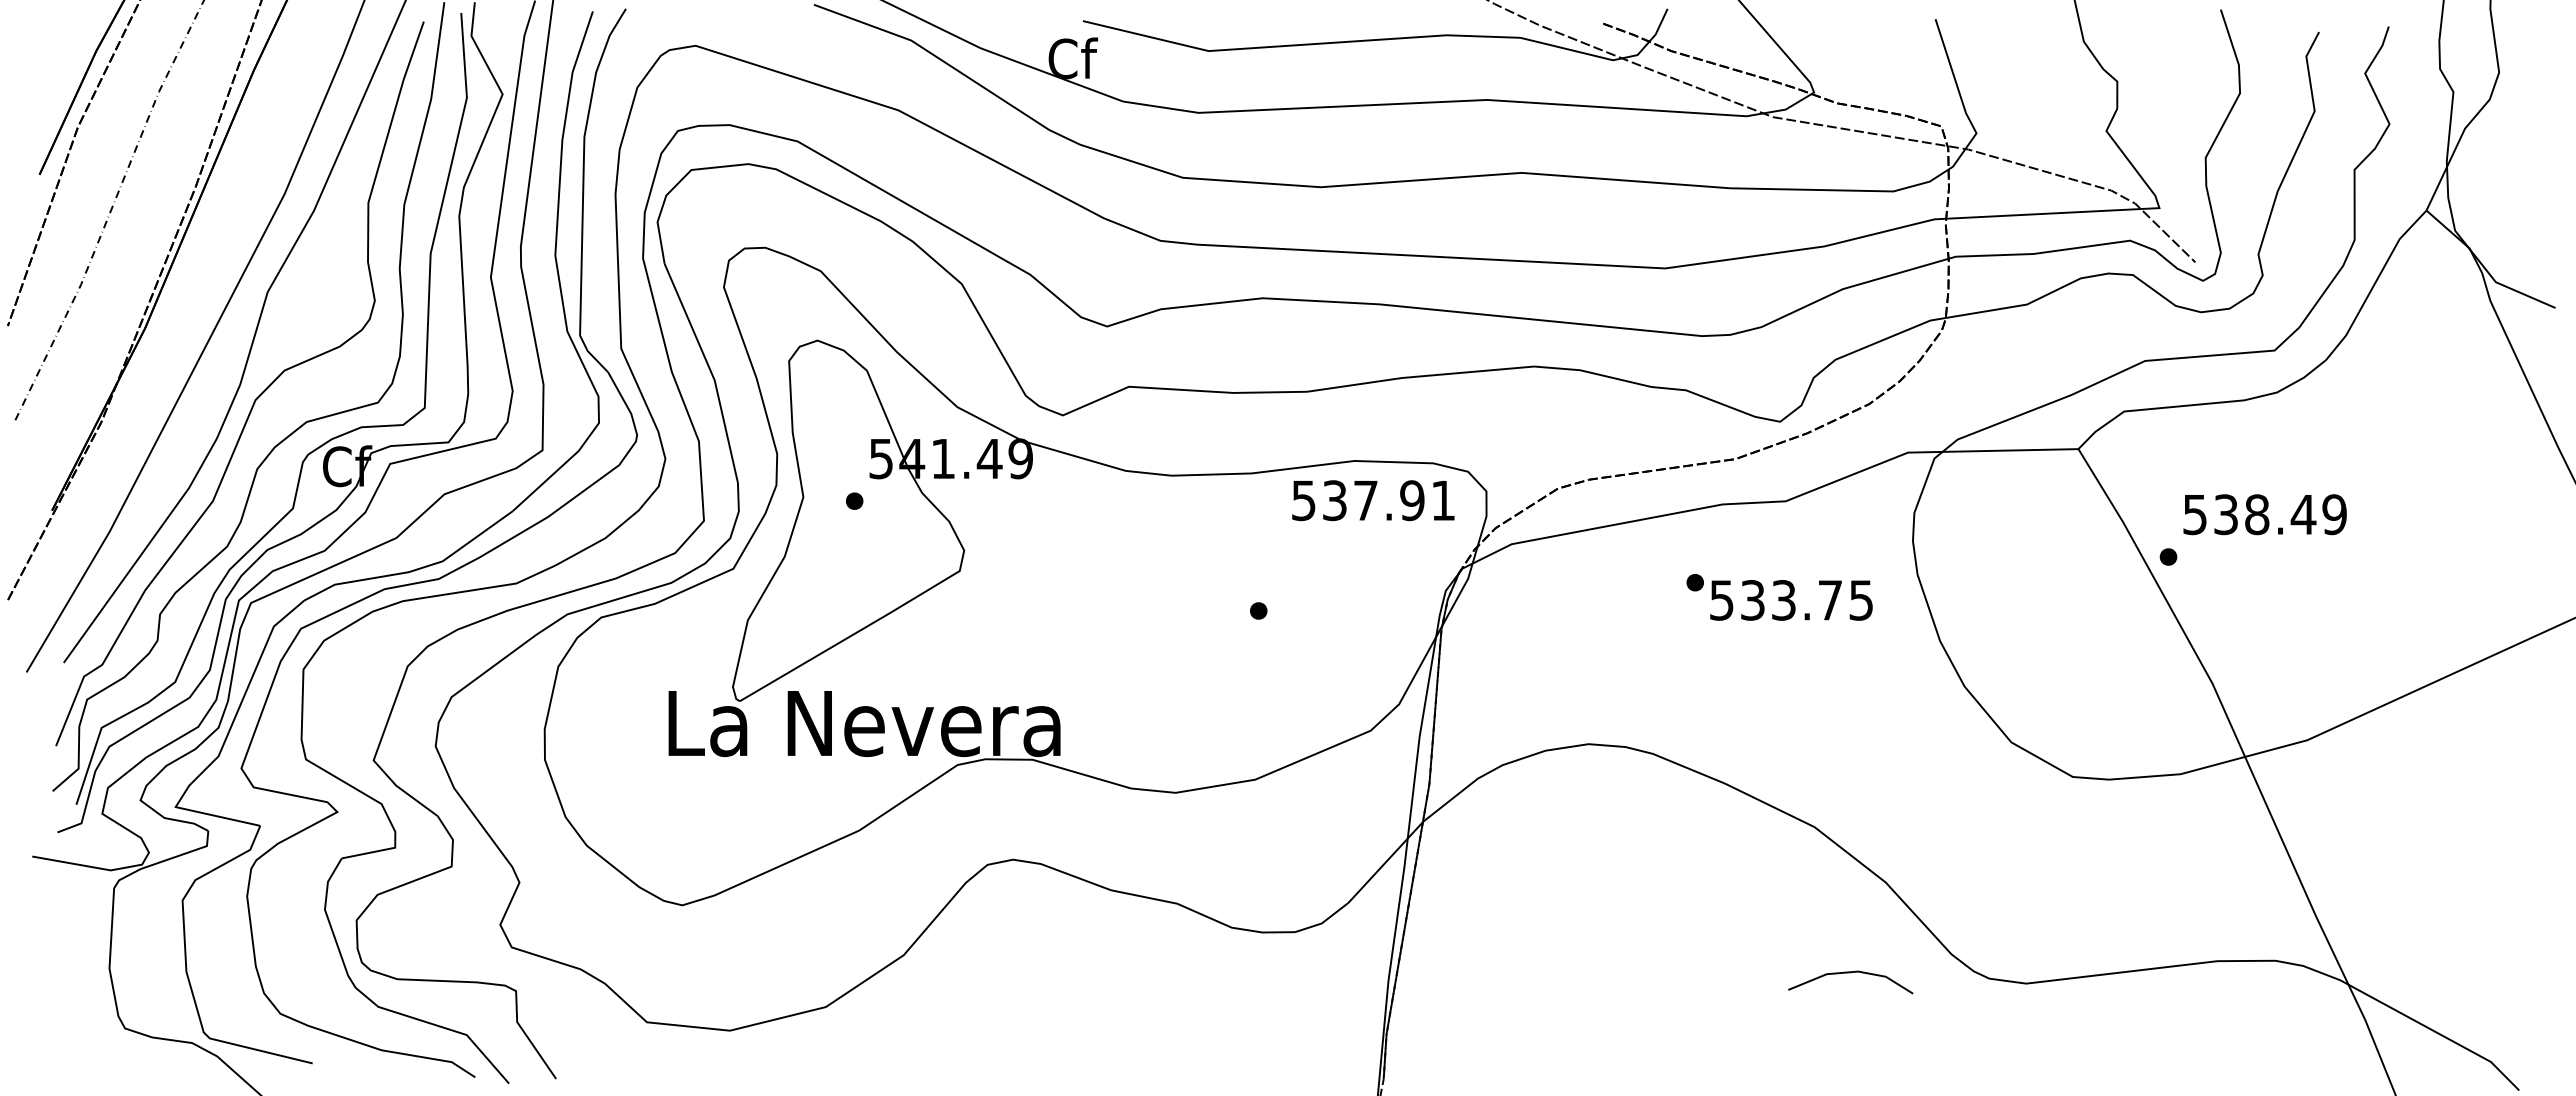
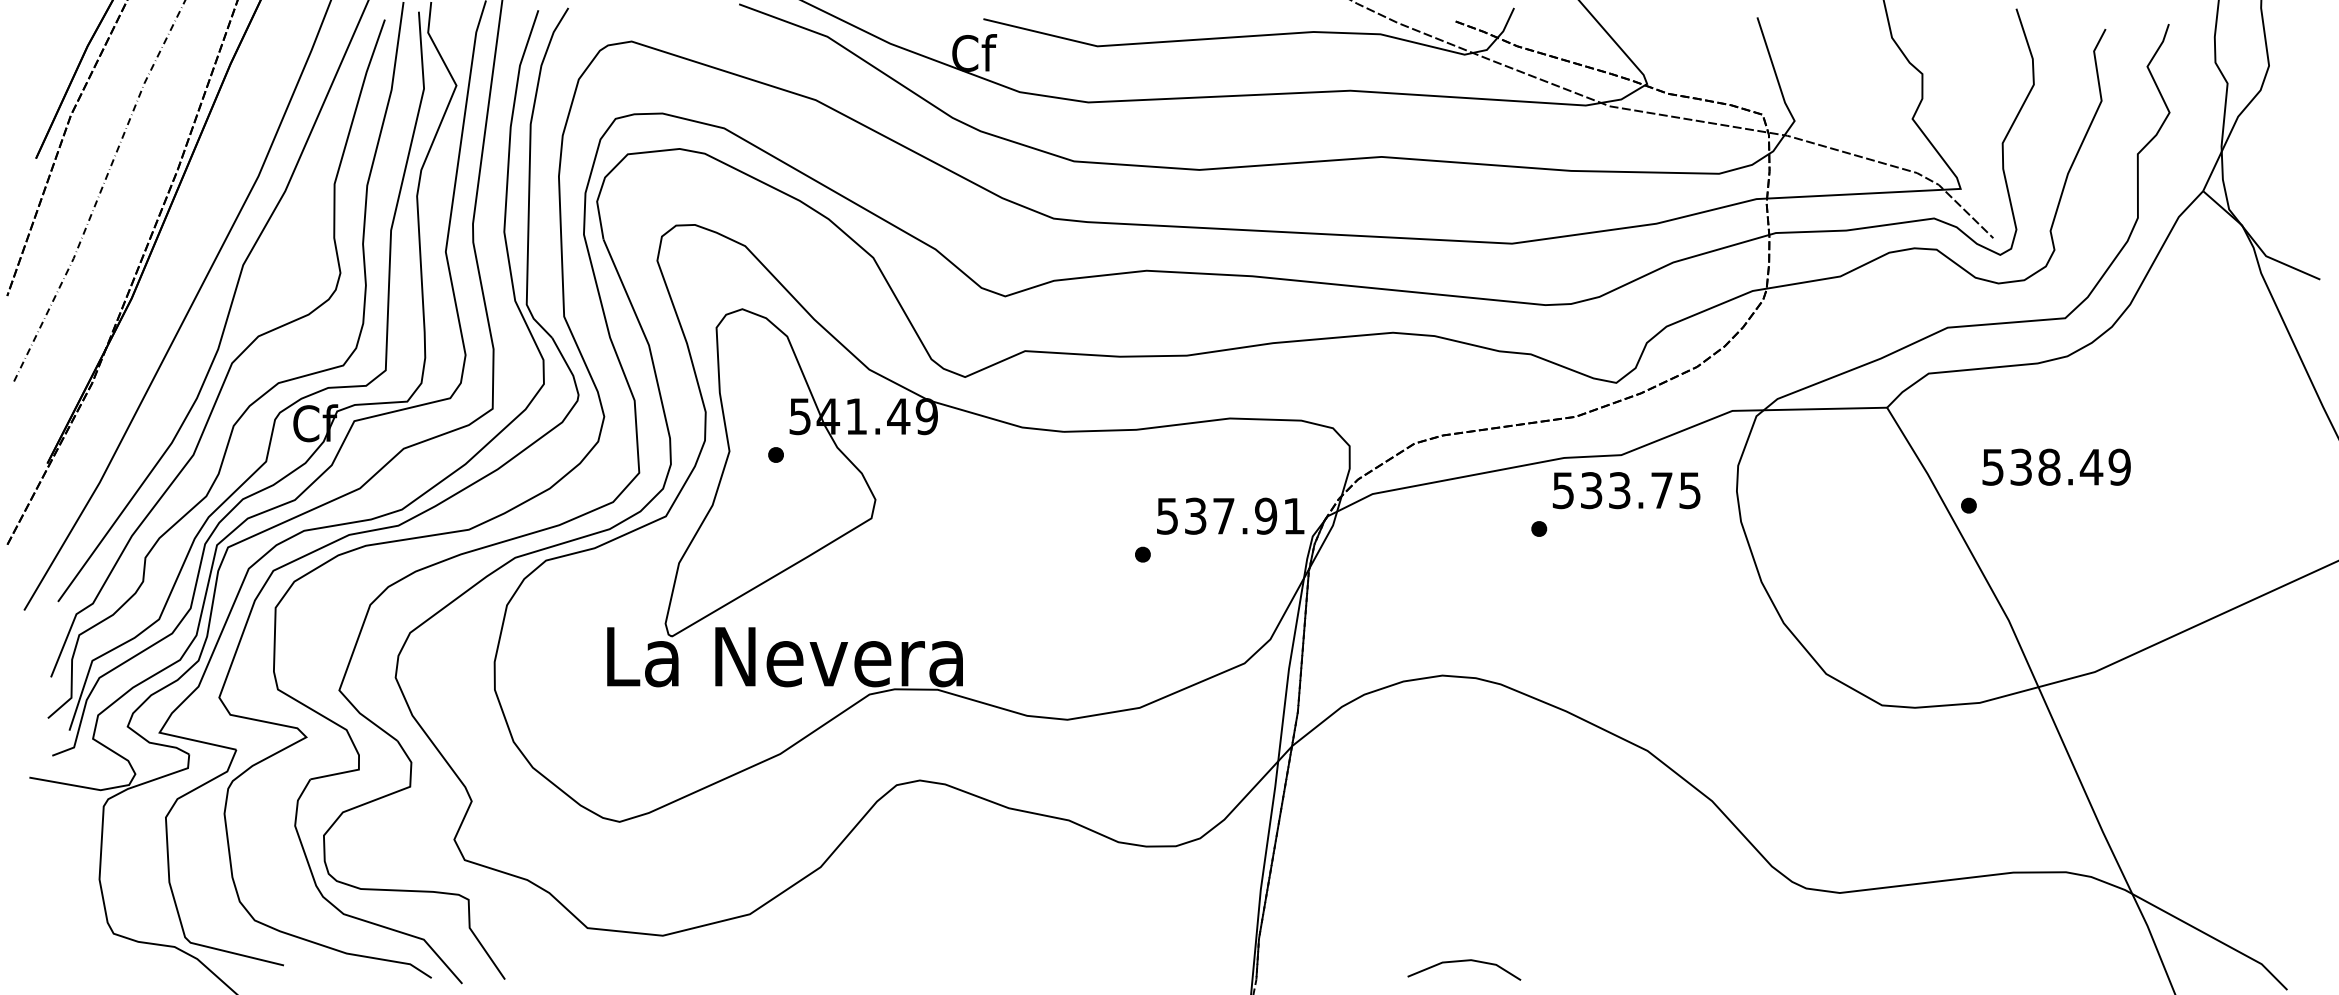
text: (1373, 500) -> (1230, 516), moved
text: (1791, 600) -> (1626, 490), moved
line: (1850, 973) -> (1464, 961), moved

